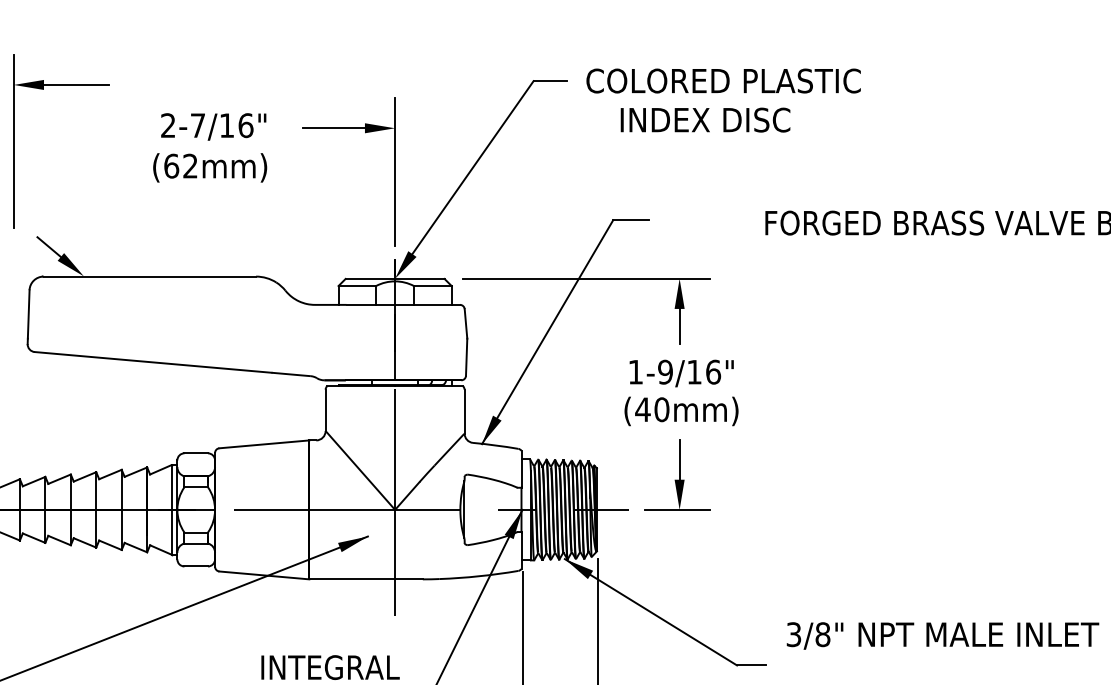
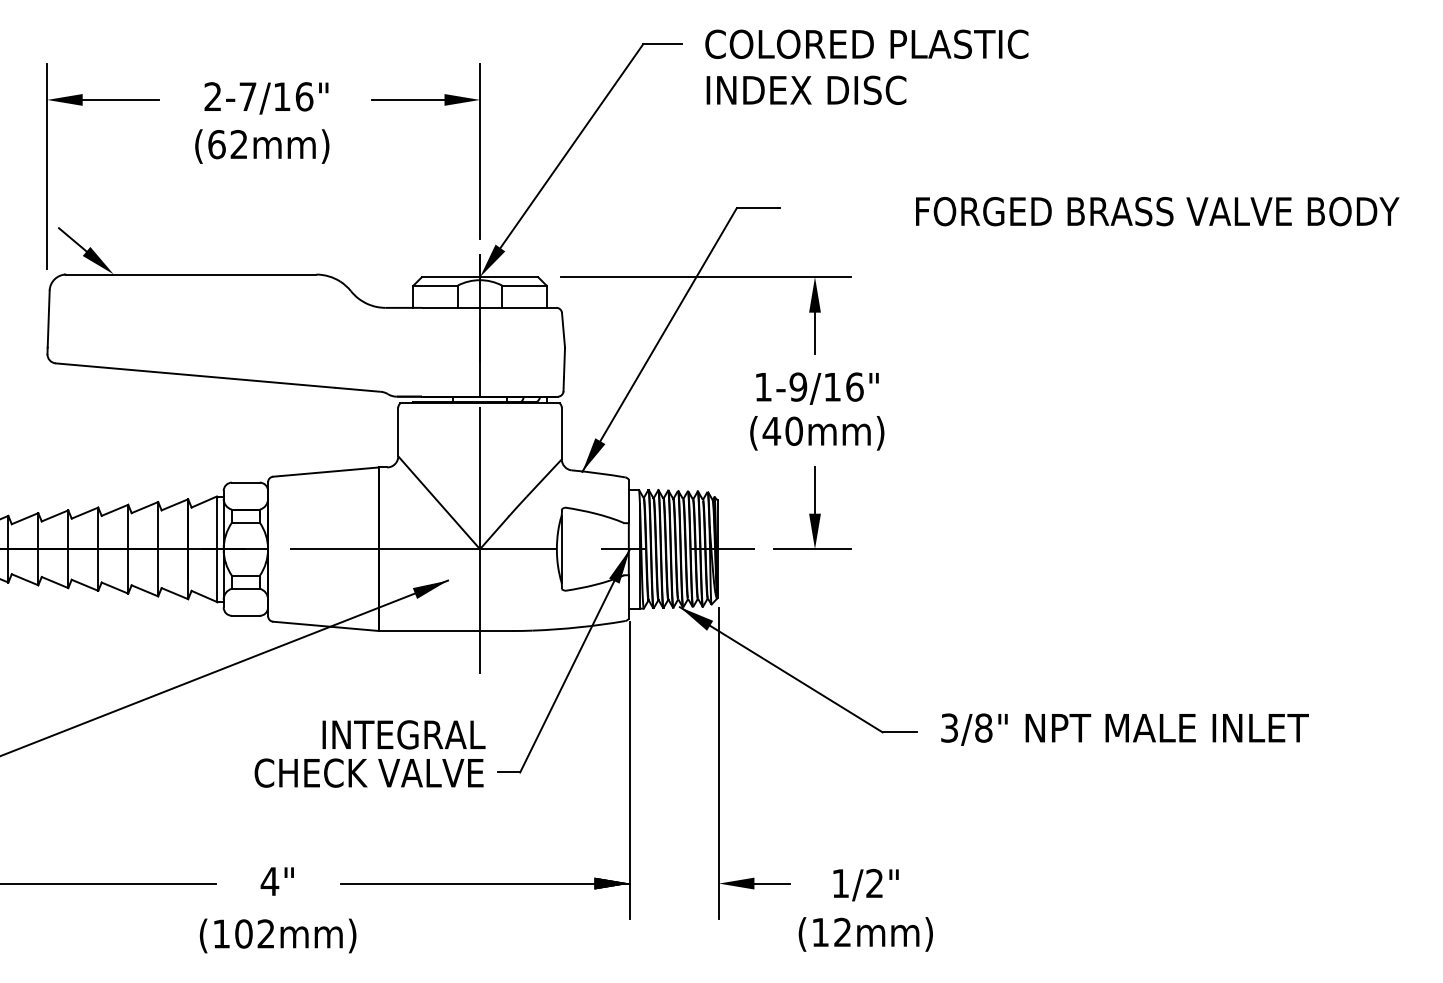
text: (705, 119) -> (806, 89), moved
part: (14, 141) -> (47, 166), moved
text: (942, 635) -> (1124, 729), moved

